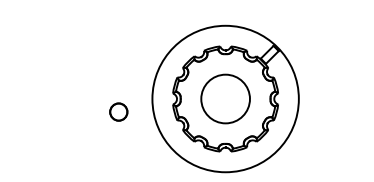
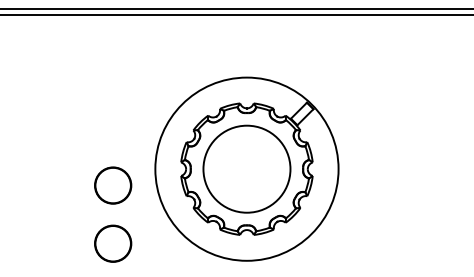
circle: (225, 98) -> (246, 168), size x1.43
circle: (118, 112) -> (113, 185), size x1.67
circle: (118, 158) -> (113, 243), added

